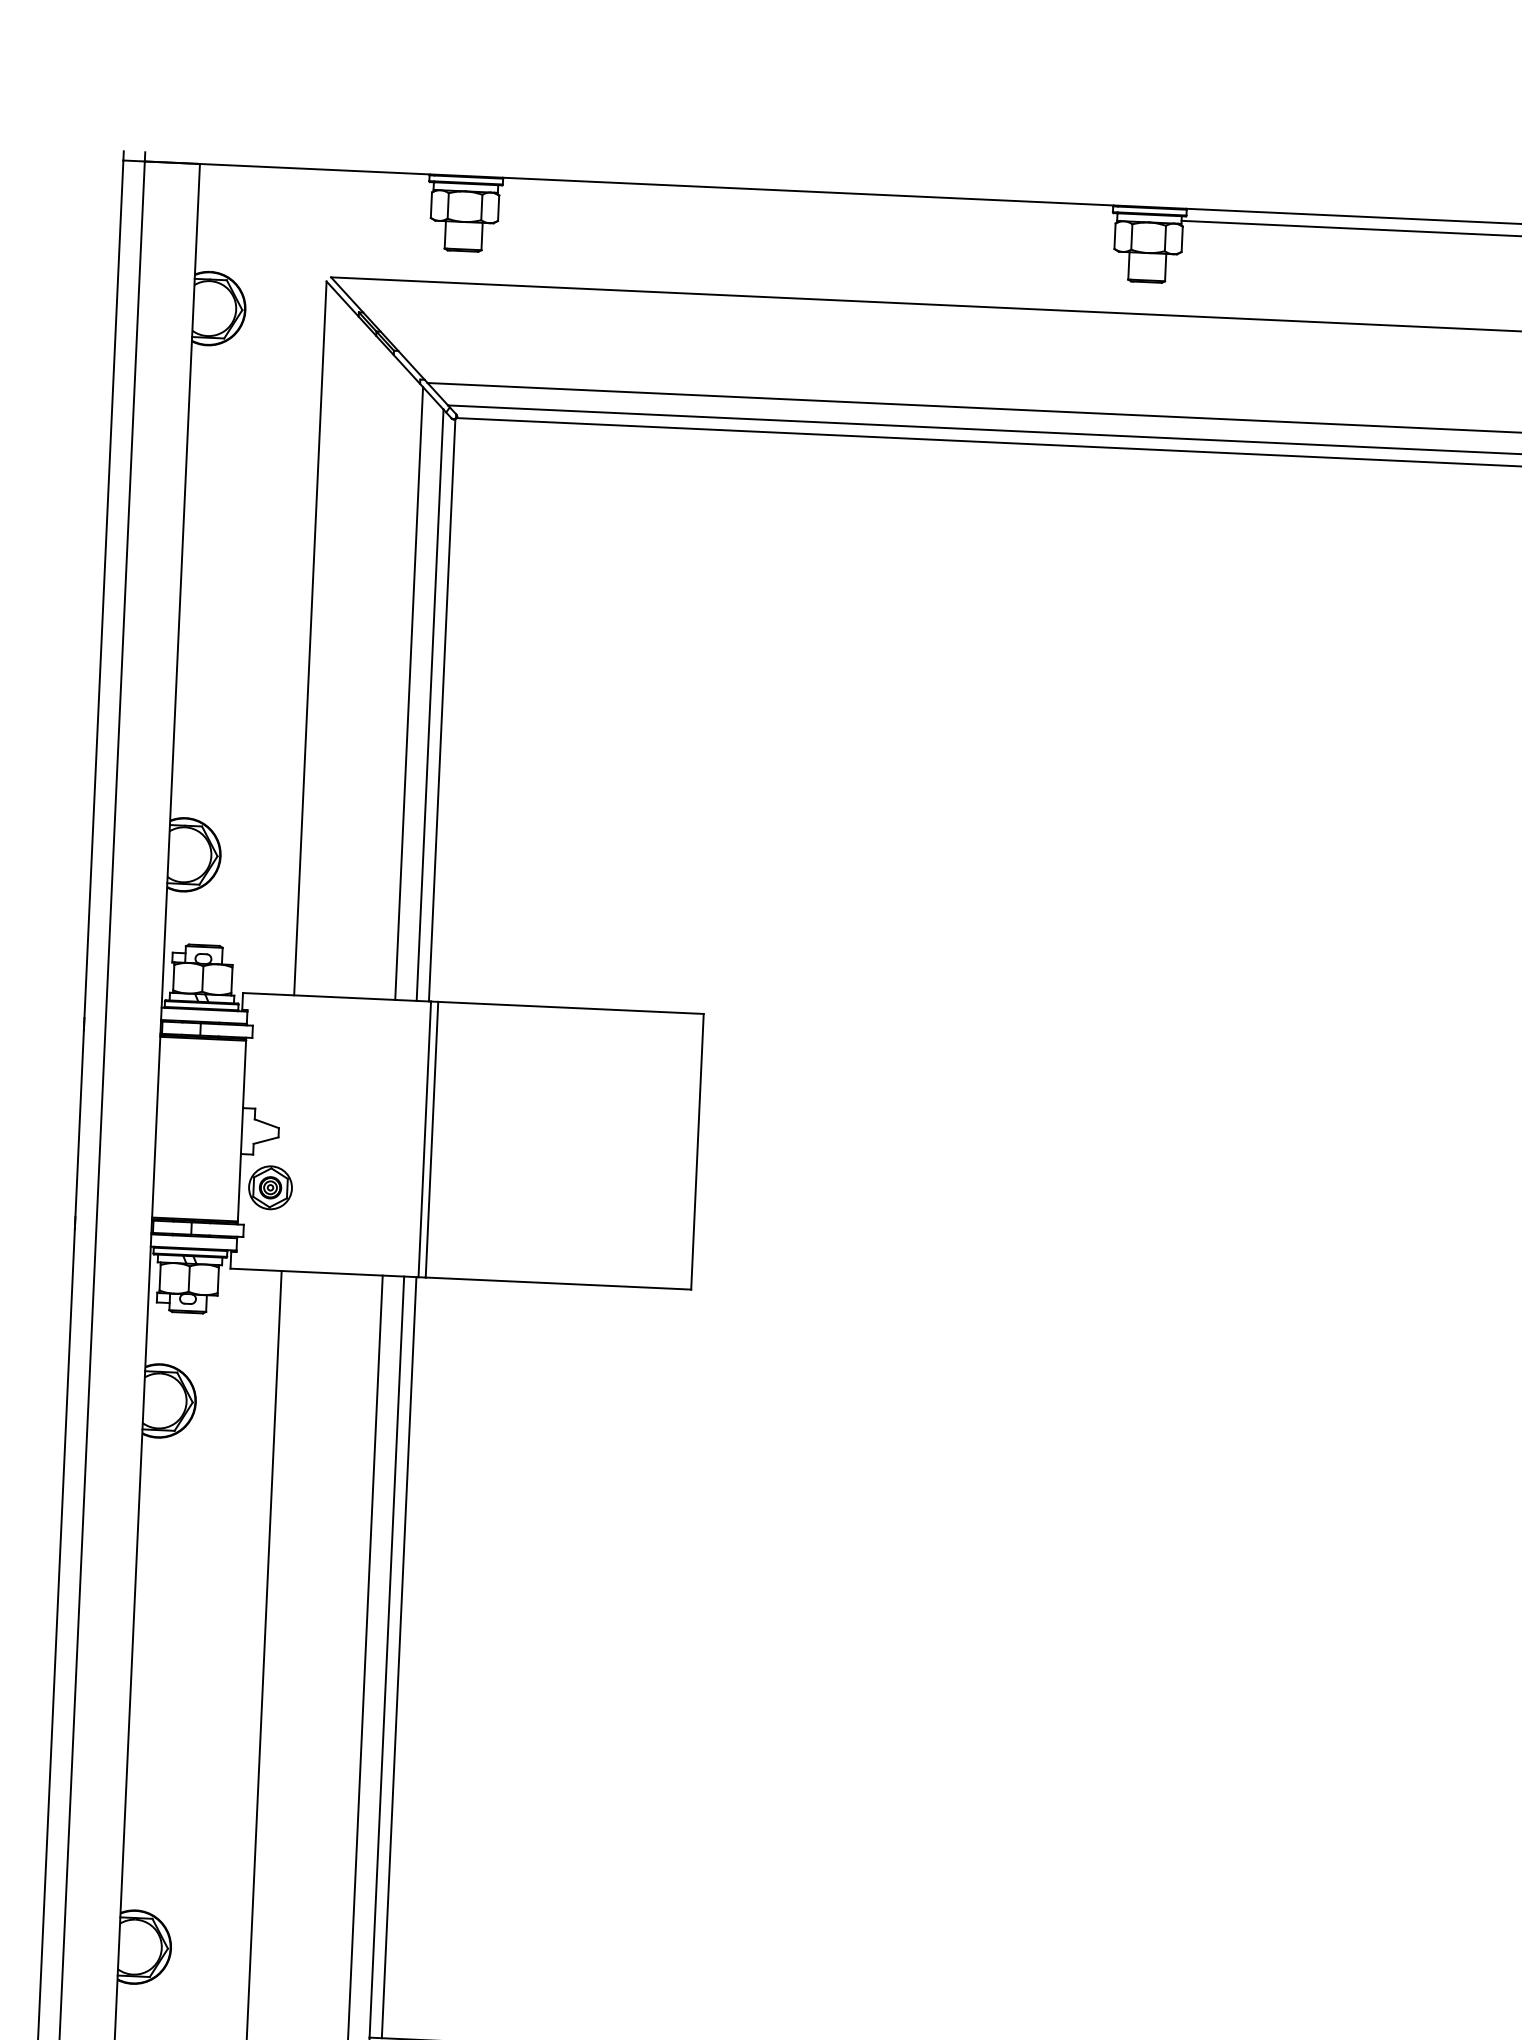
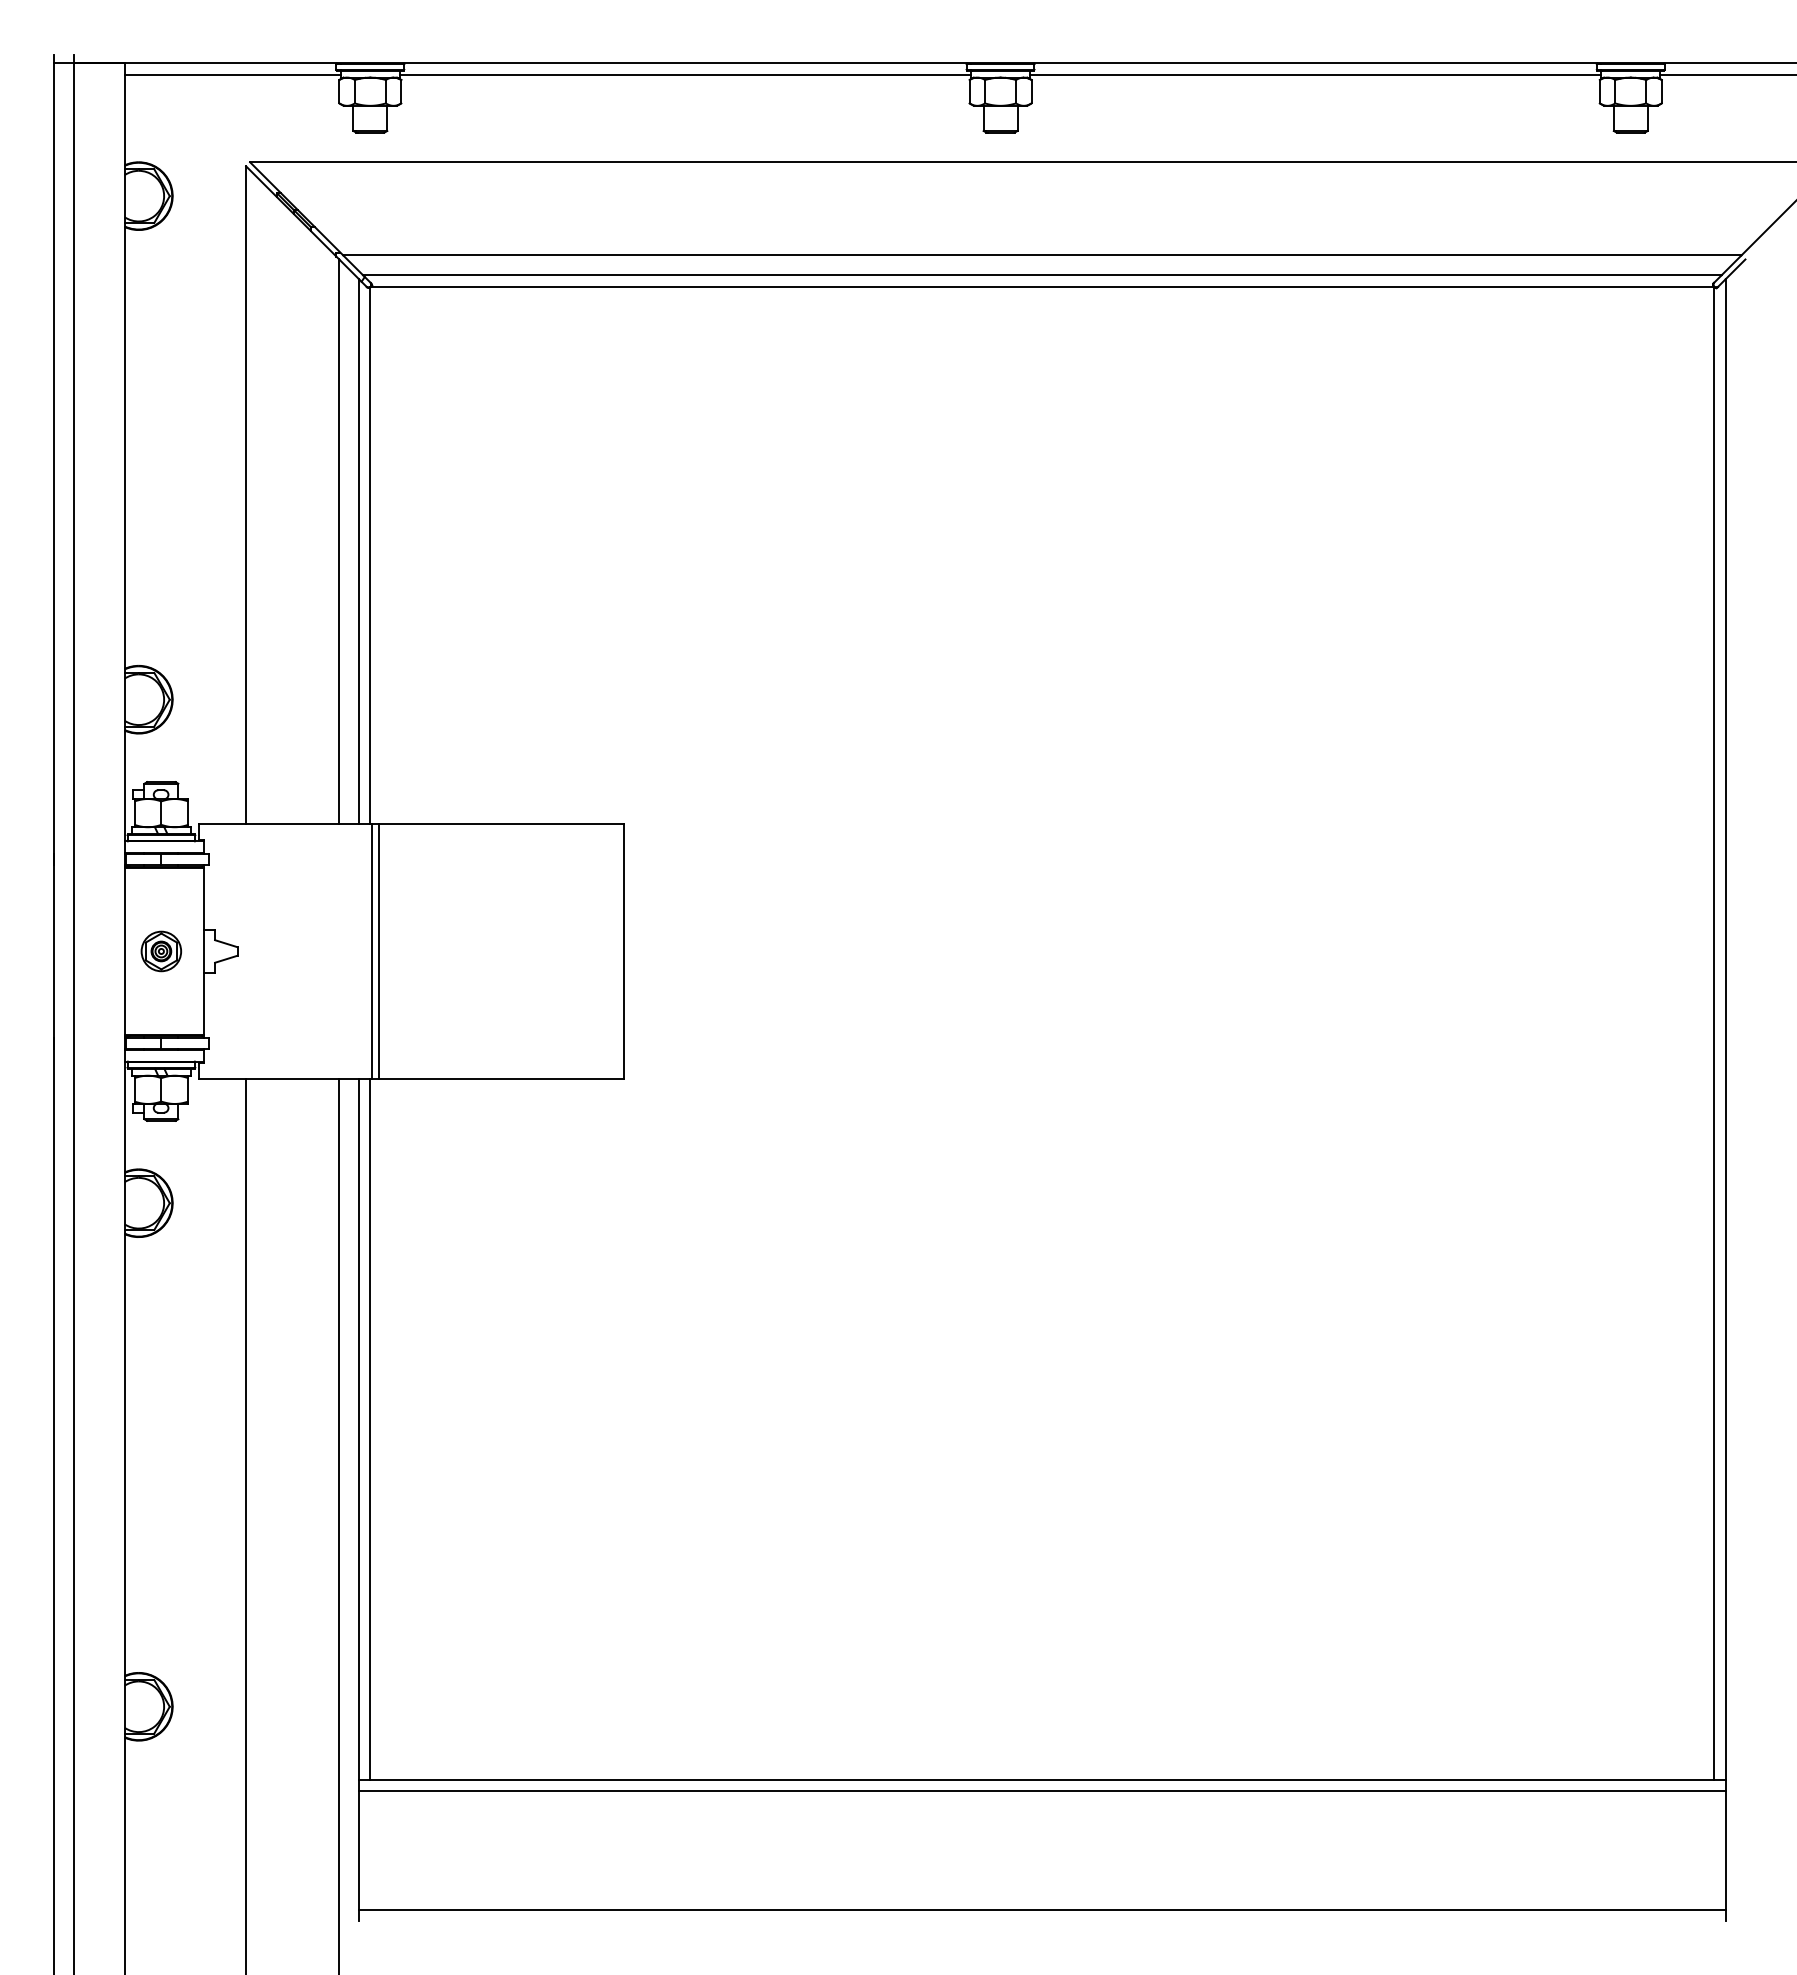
line: (316, 181) -> (232, 74), added
line: (807, 203) -> (685, 74), added
part: (270, 1187) -> (161, 951), moved

